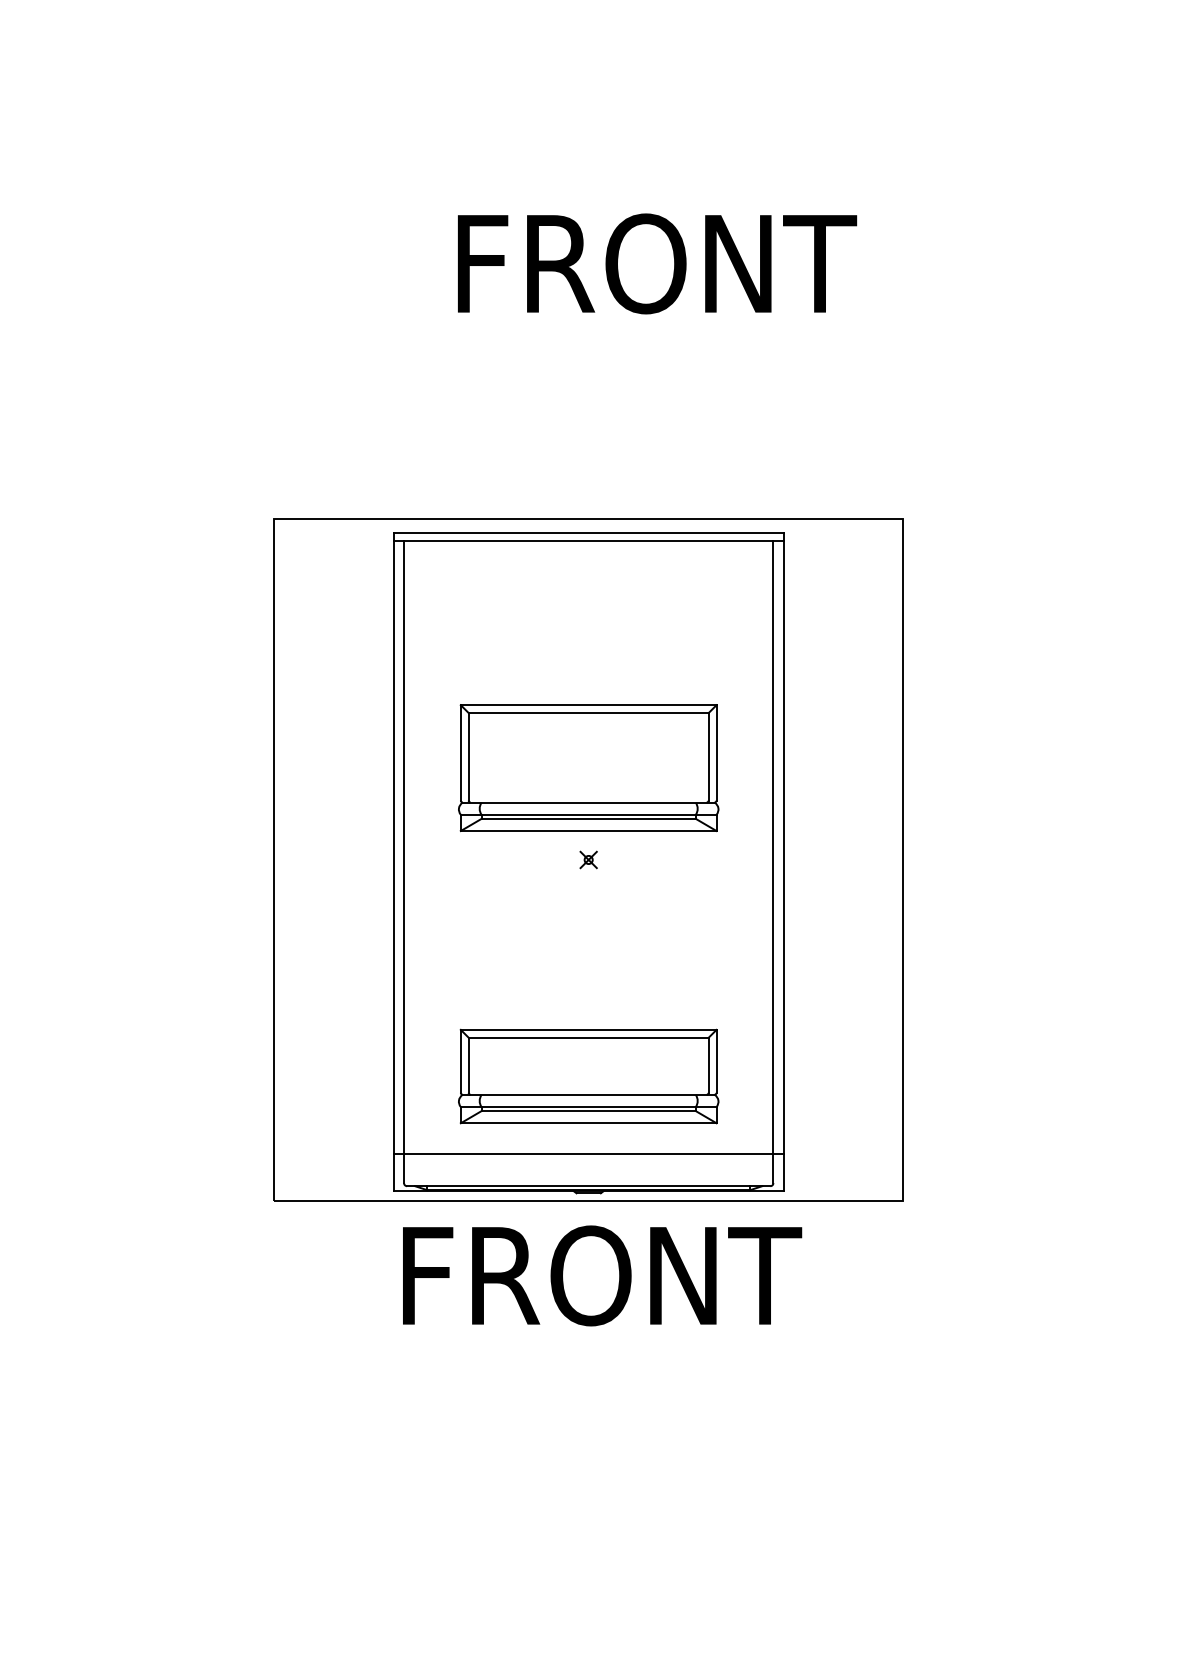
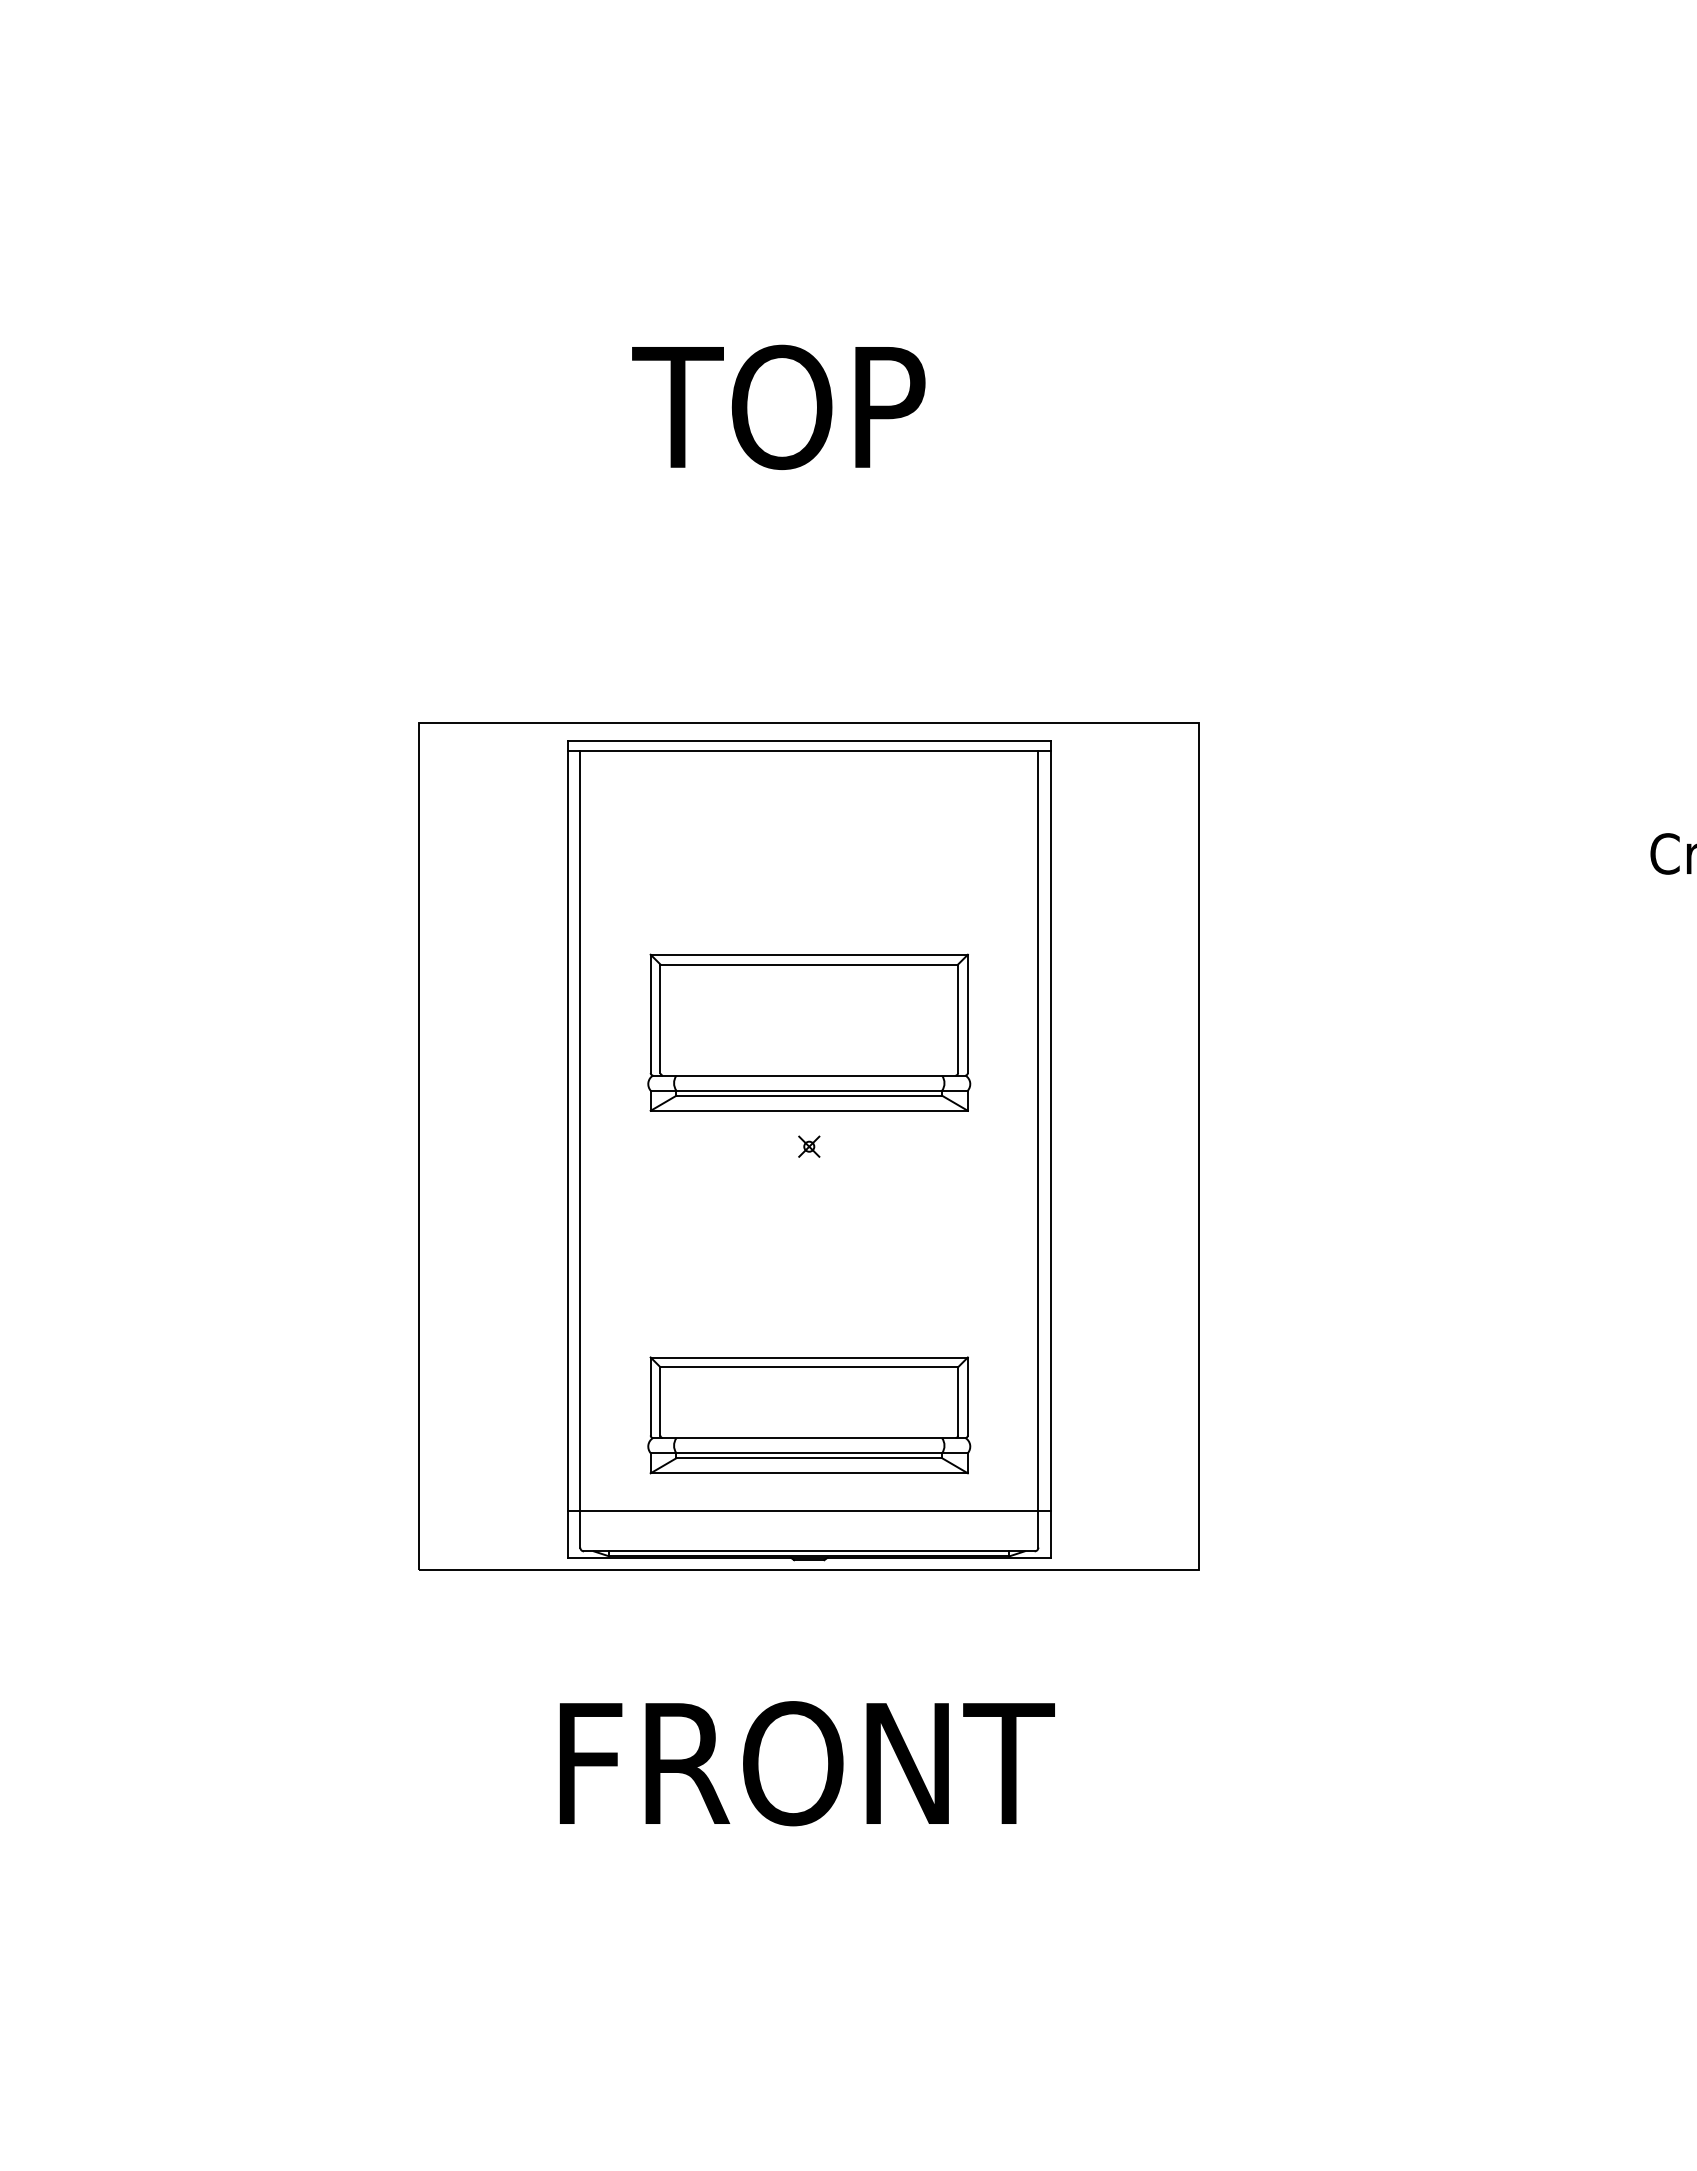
text: (651, 264) -> (887, 407), FRONT -> TOP
text: (601, 1275) -> (806, 1763), moved

